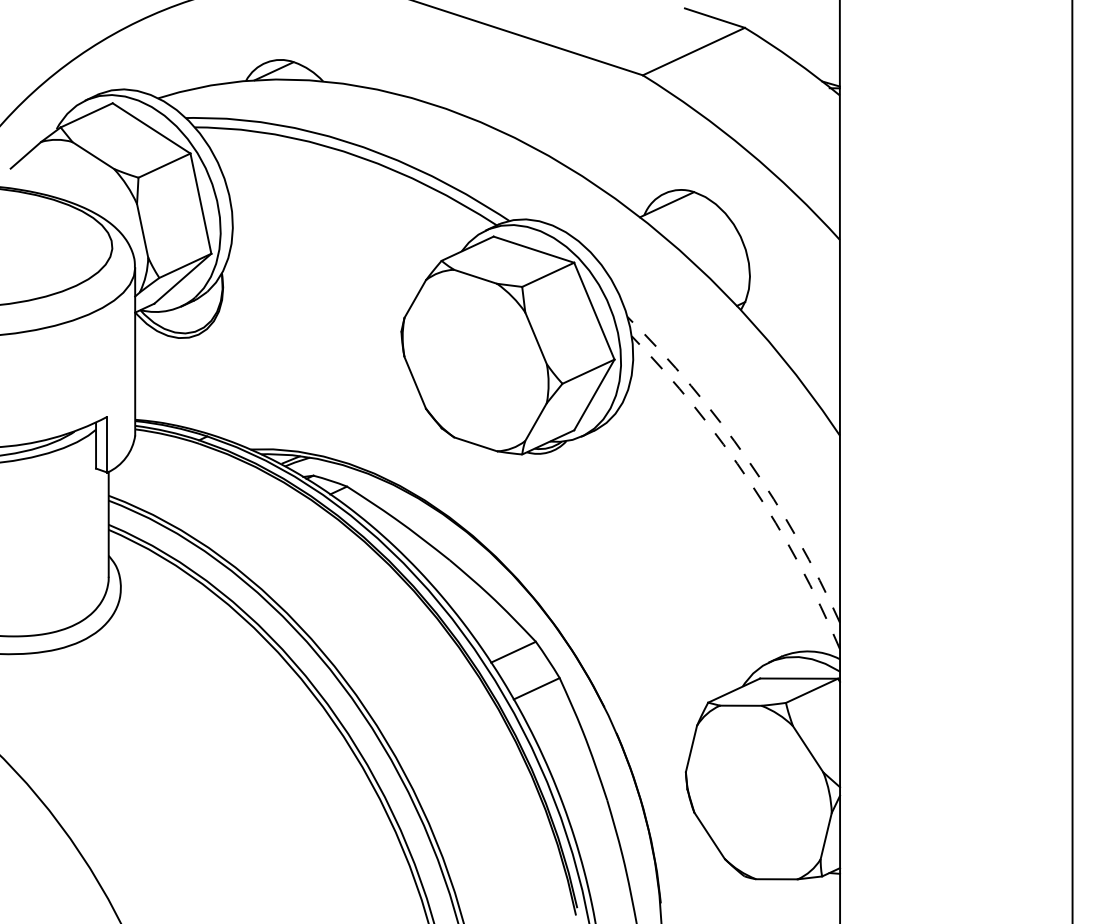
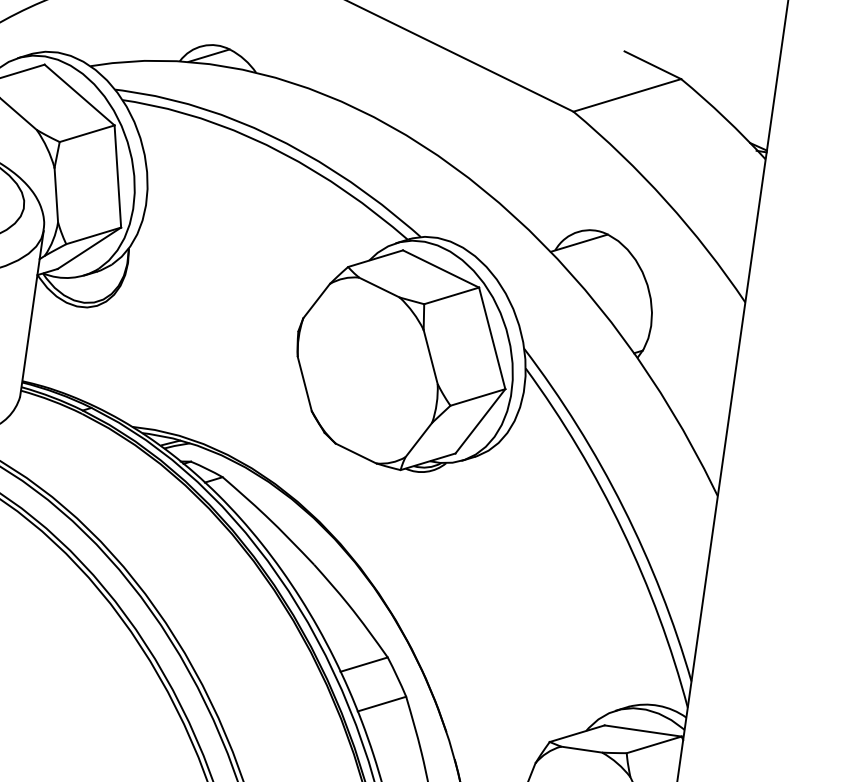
arc: (747, 460) -> (622, 507), dashed -> solid
arc: (750, 483) -> (622, 530), dashed -> solid

